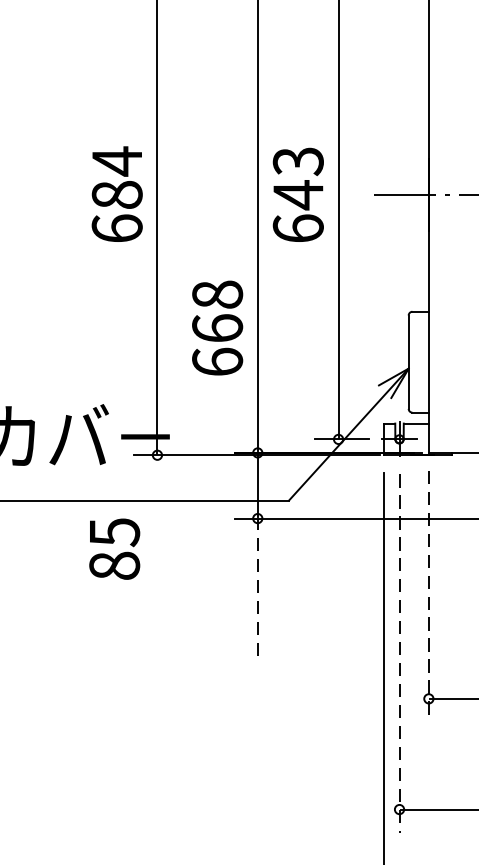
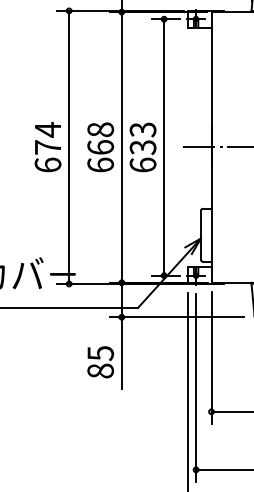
text: (116, 195) -> (47, 147), 684 -> 674
text: (297, 195) -> (142, 147), 643 -> 633
text: (217, 328) -> (100, 147), moved
text: (114, 549) -> (100, 362), moved
line: (257, 585) -> (121, 352), dashed -> solid
line: (428, 597) -> (211, 358), dashed -> solid
line: (400, 654) -> (196, 388), dashed -> solid

